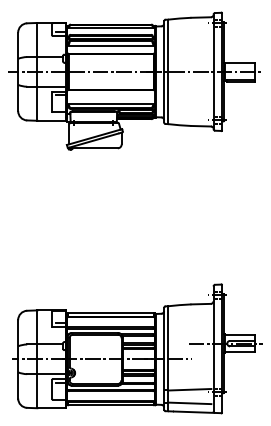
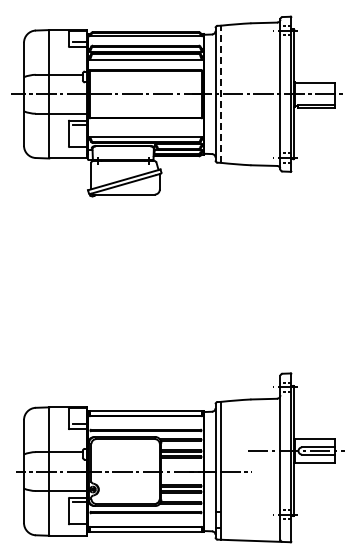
line: (167, 72) -> (220, 94), solid -> dashed
line: (189, 389) -> (249, 511), removed
line: (189, 403) -> (249, 529), removed

